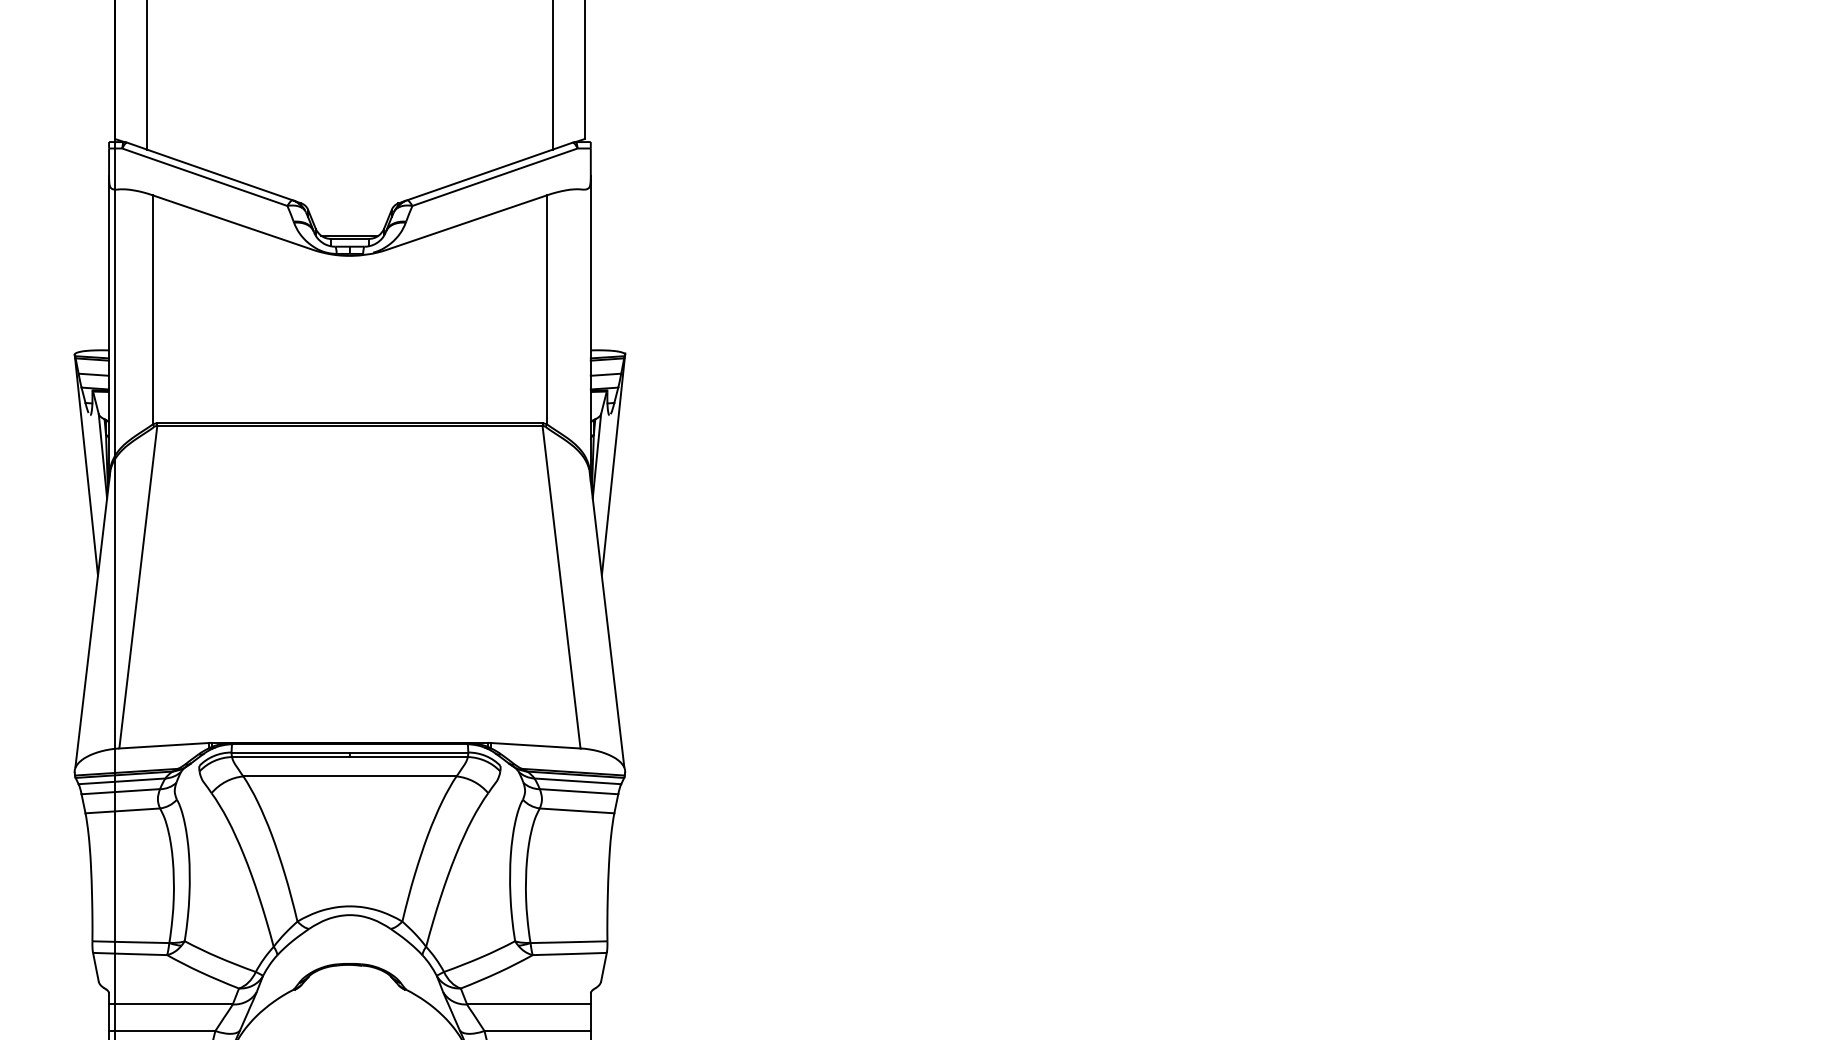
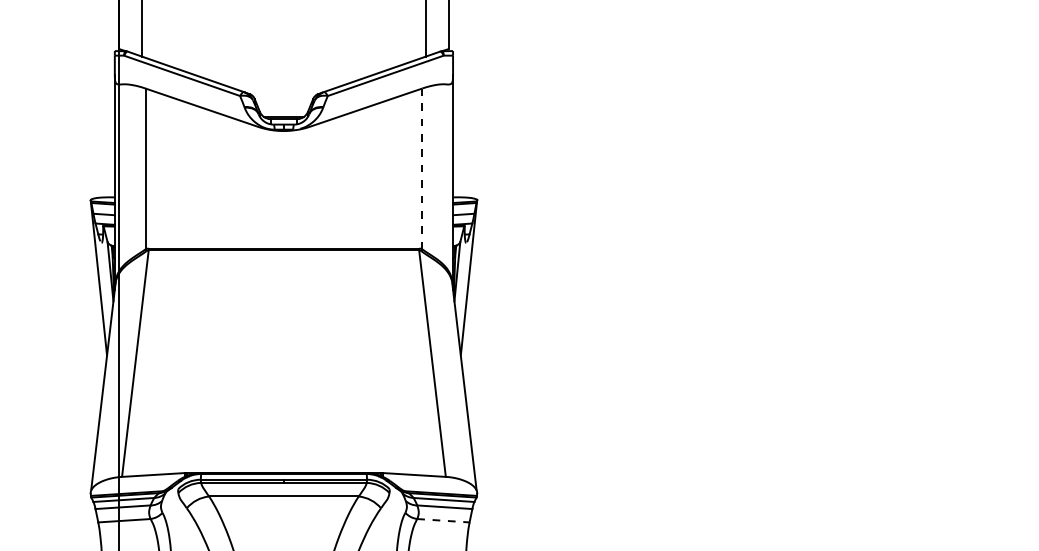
line: (547, 309) -> (422, 168), solid -> dashed
line: (577, 810) -> (443, 520), solid -> dashed

